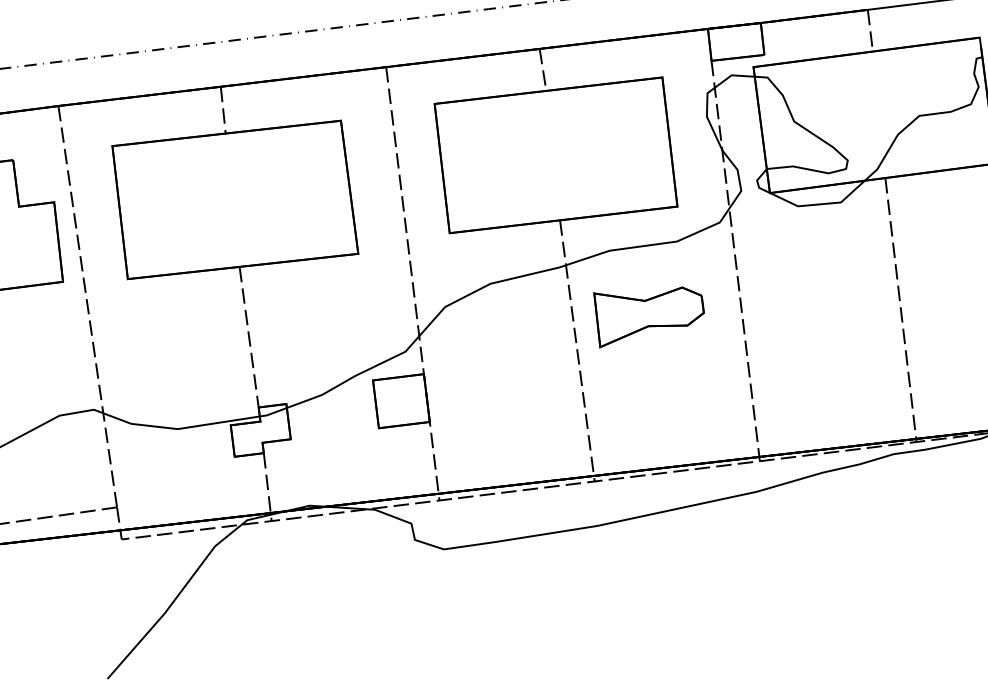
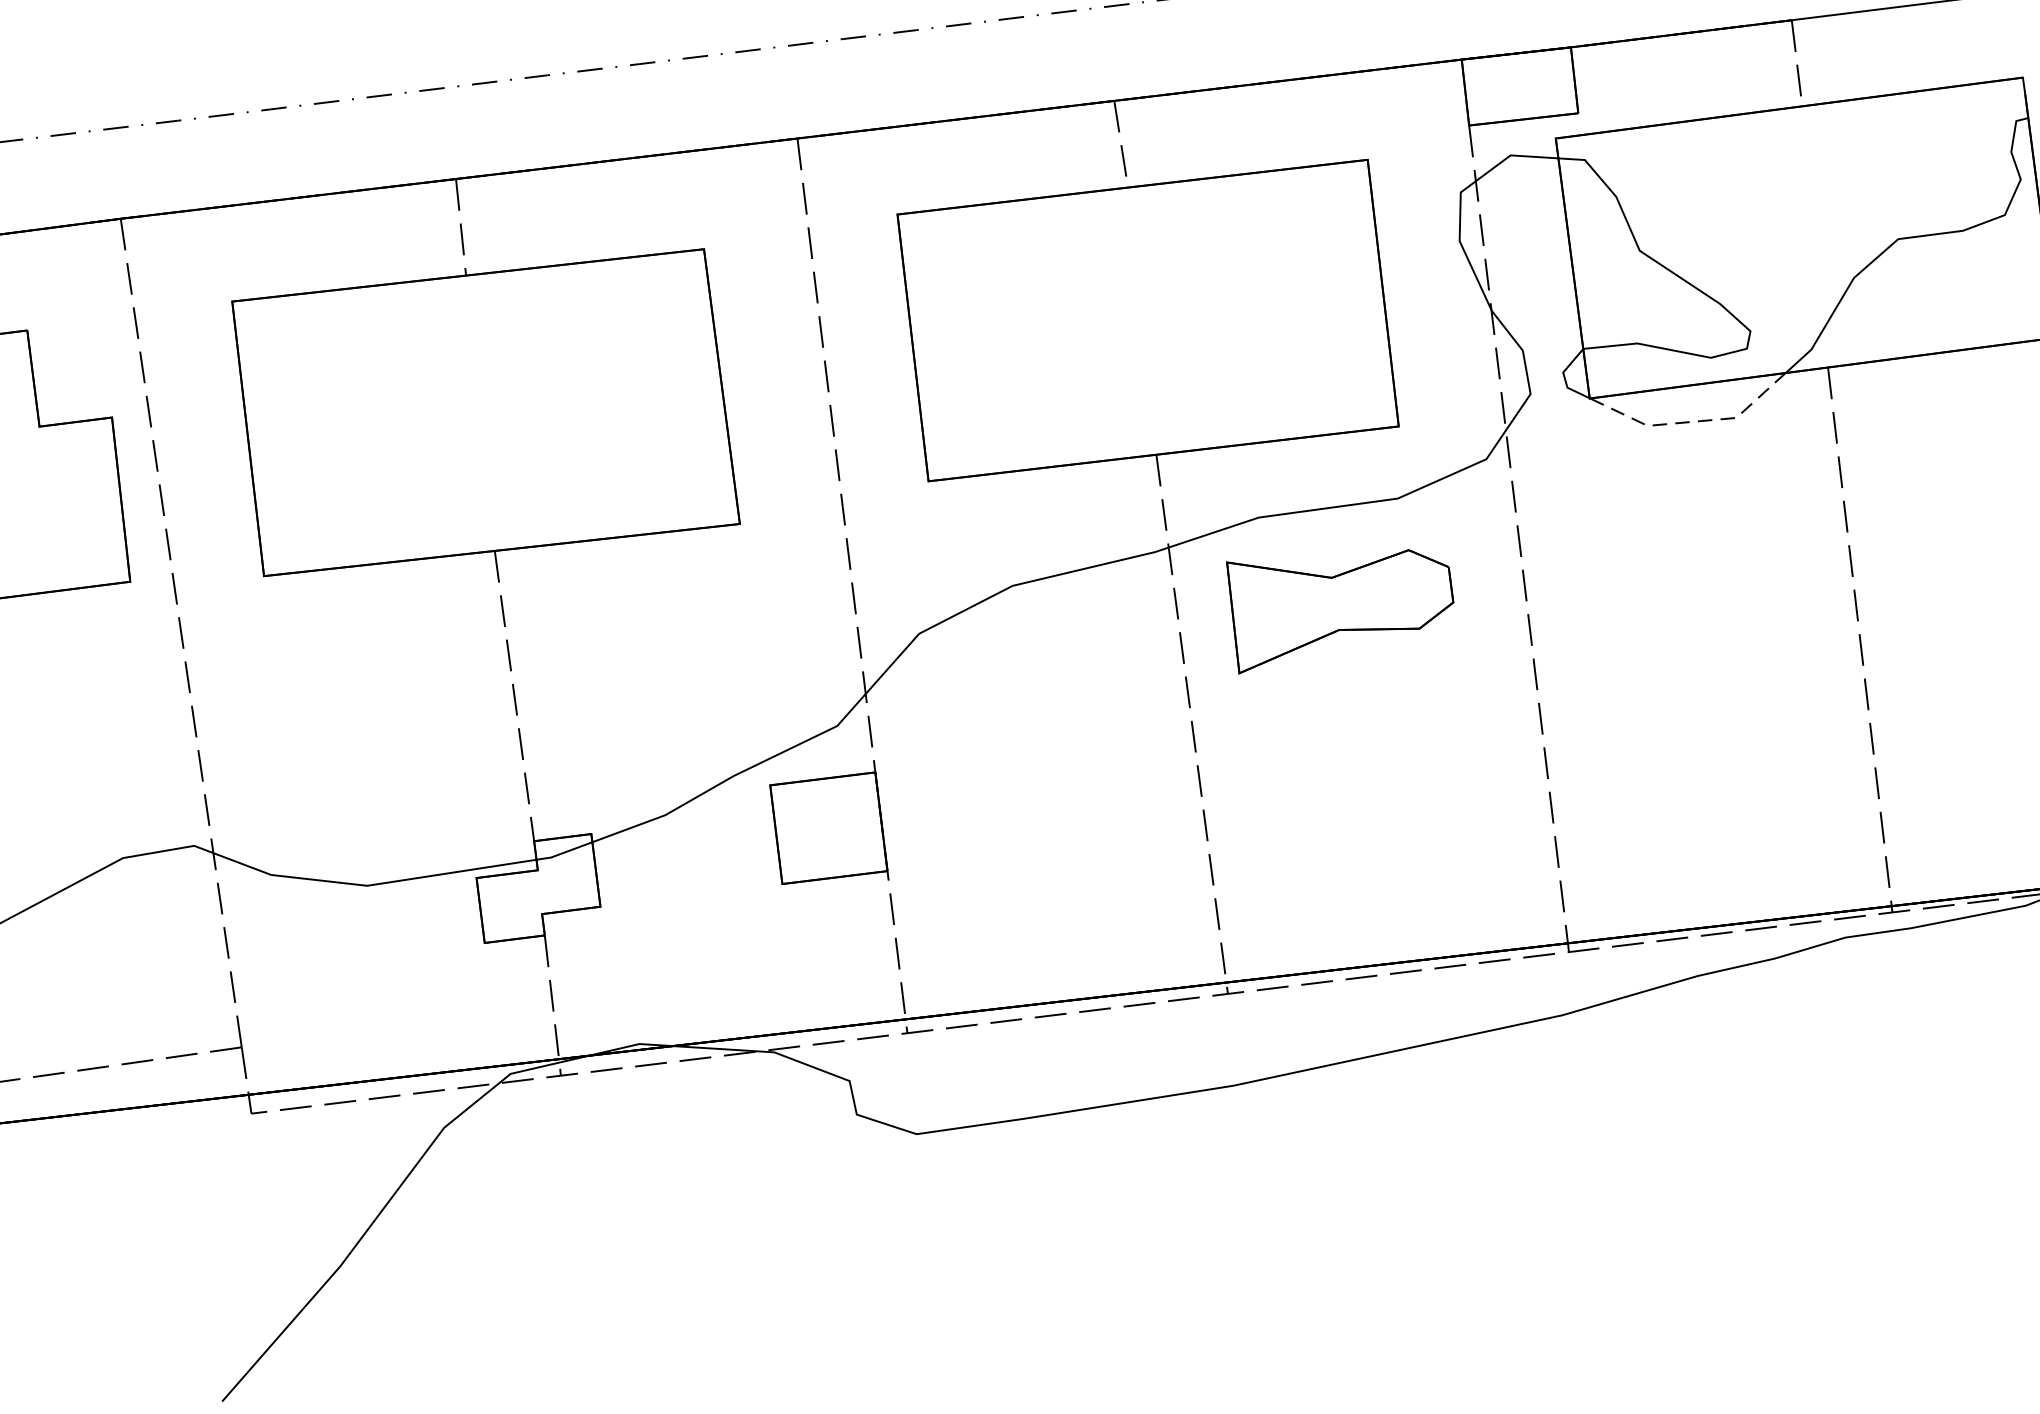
line: (820, 204) -> (1694, 422), solid -> dashed
part: (648, 317) -> (1338, 612), moved

